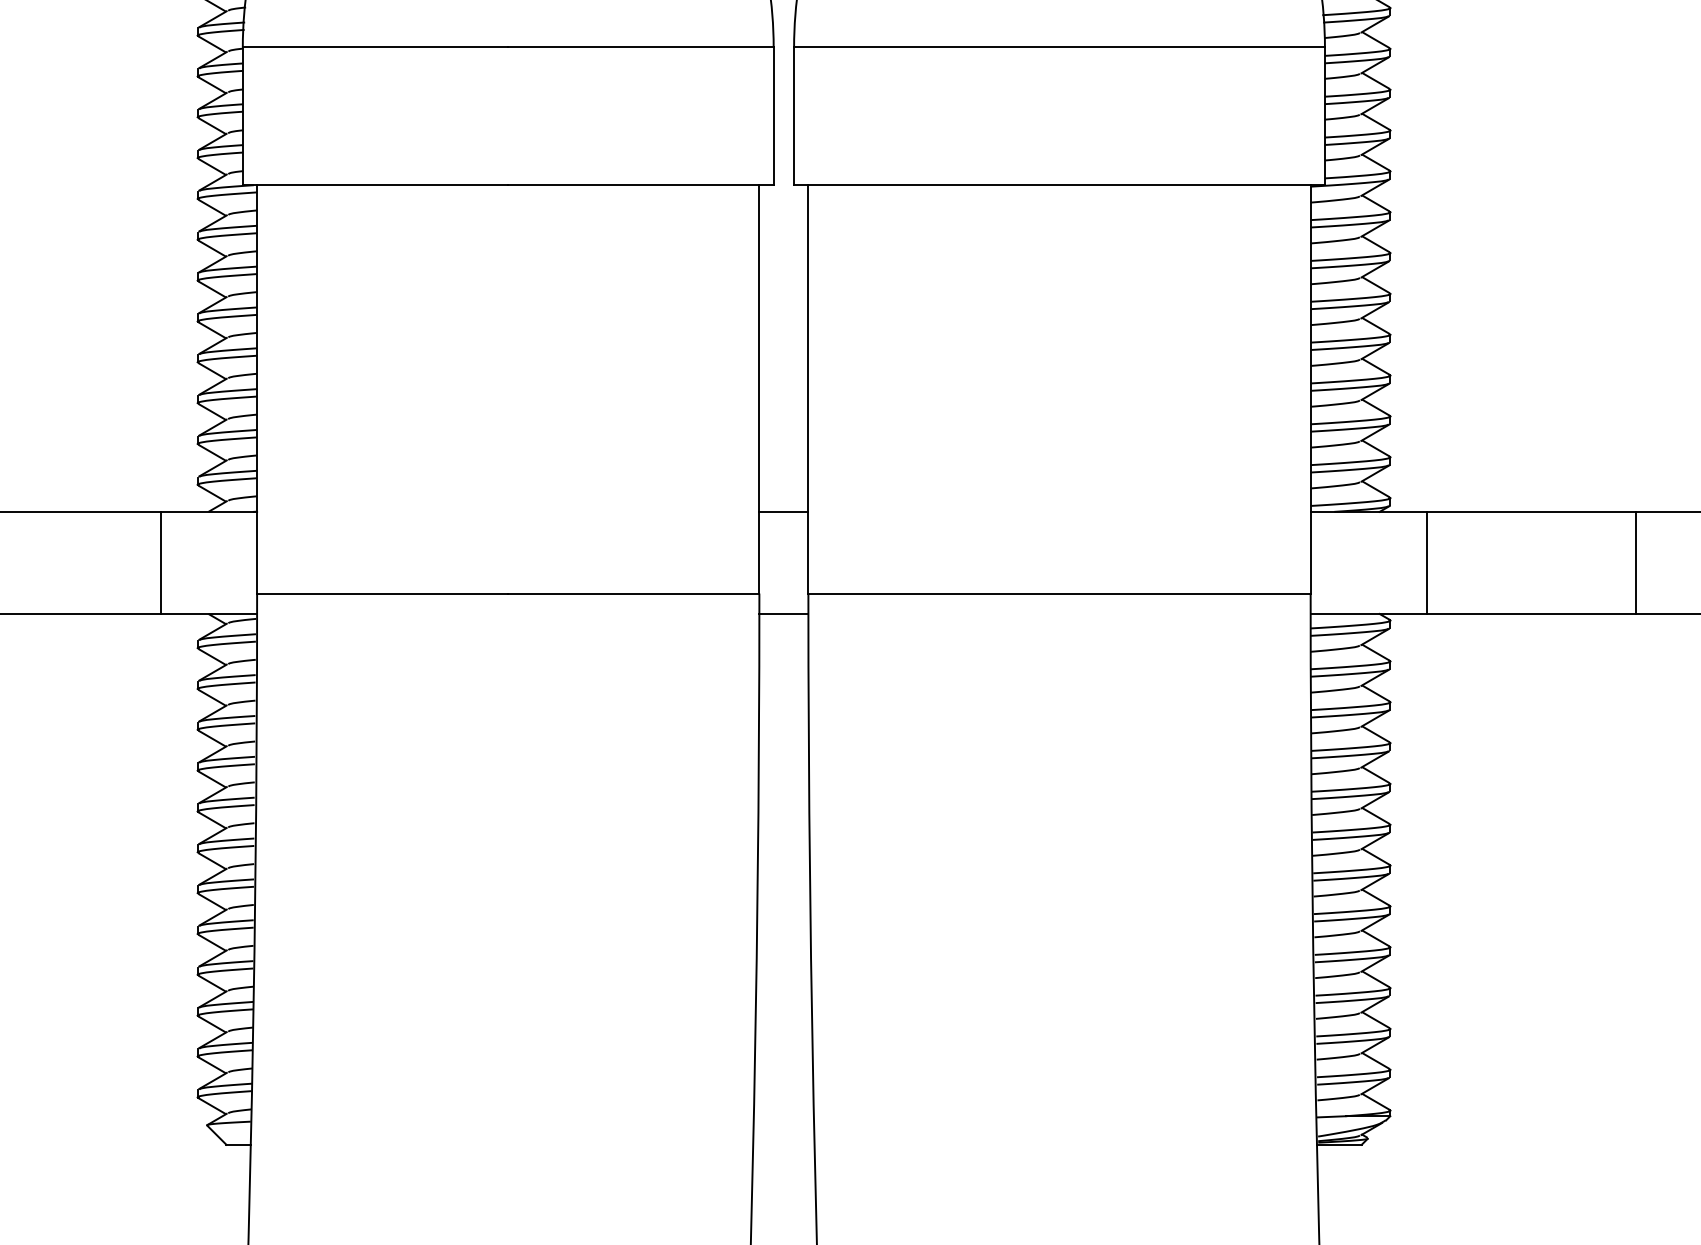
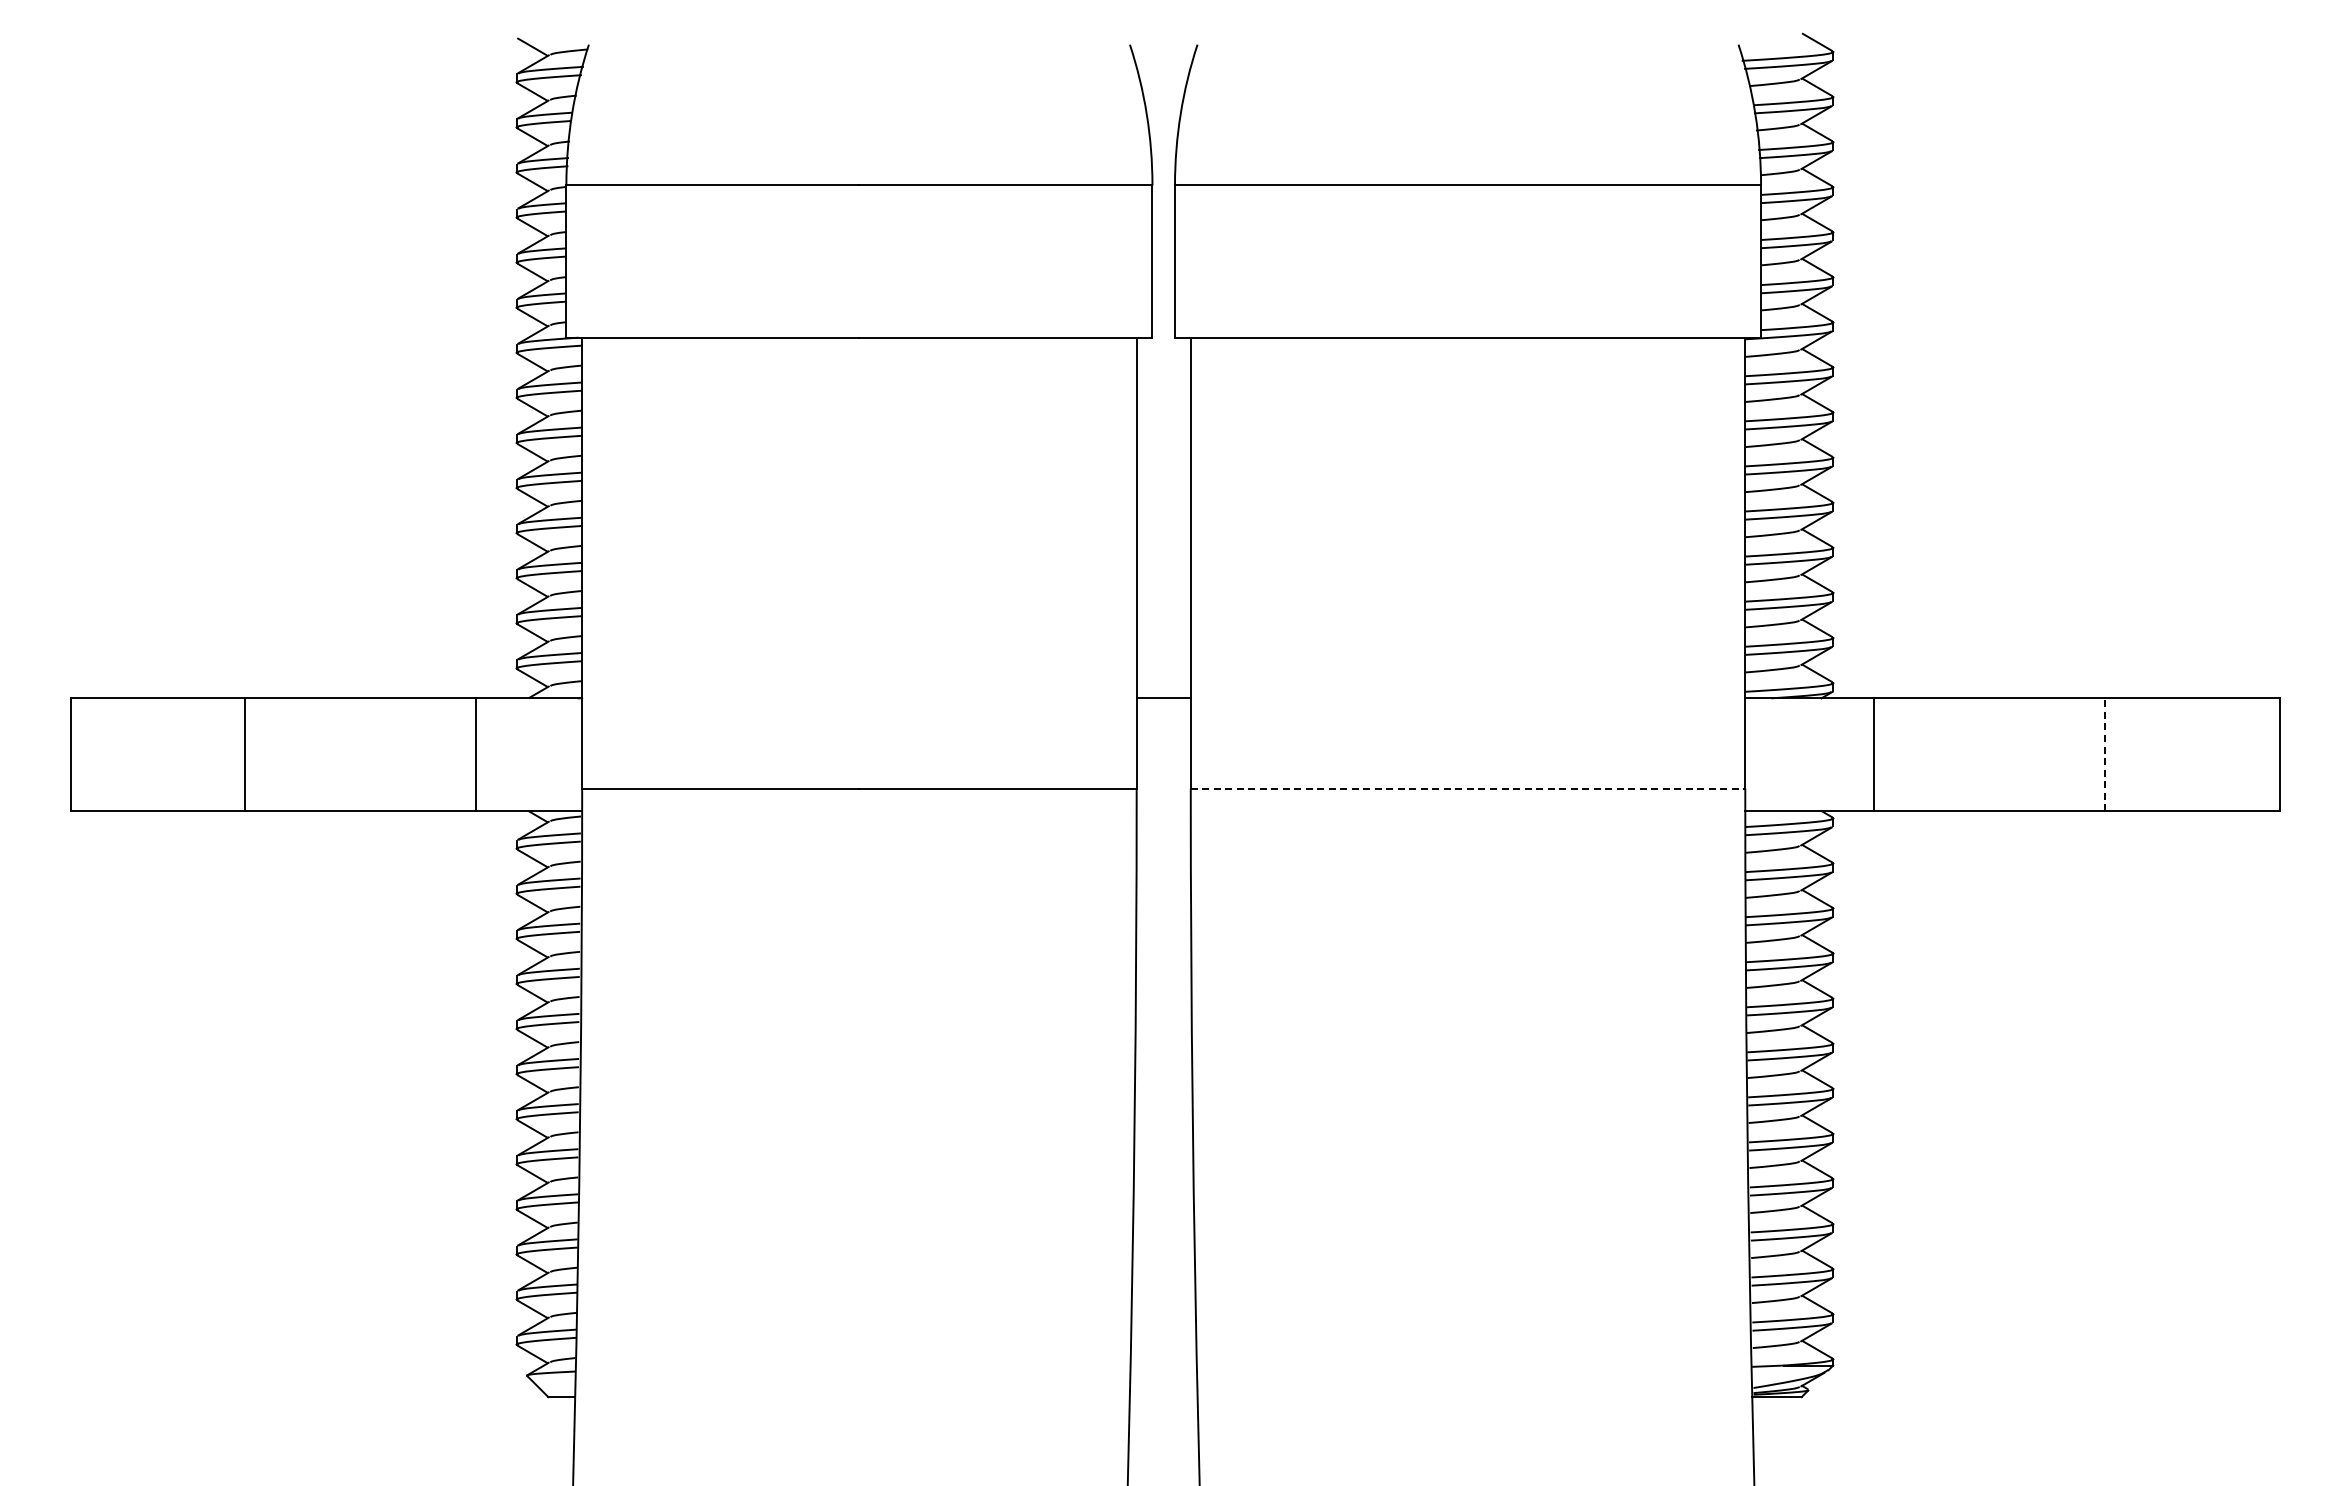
line: (1636, 562) -> (2104, 754), solid -> dashed
line: (1059, 593) -> (1468, 788), solid -> dashed
line: (783, 614) -> (1163, 811), removed

